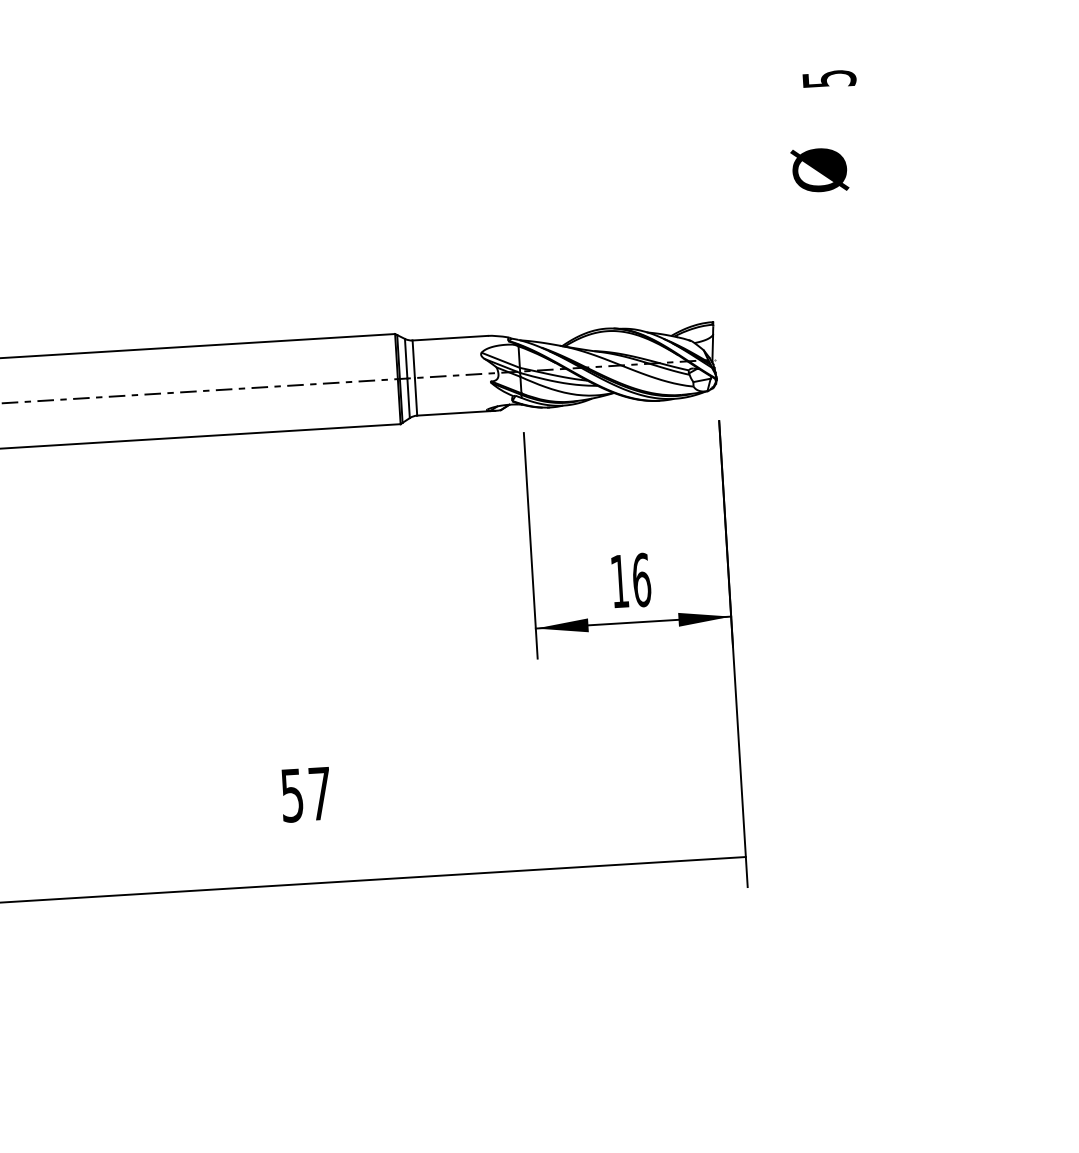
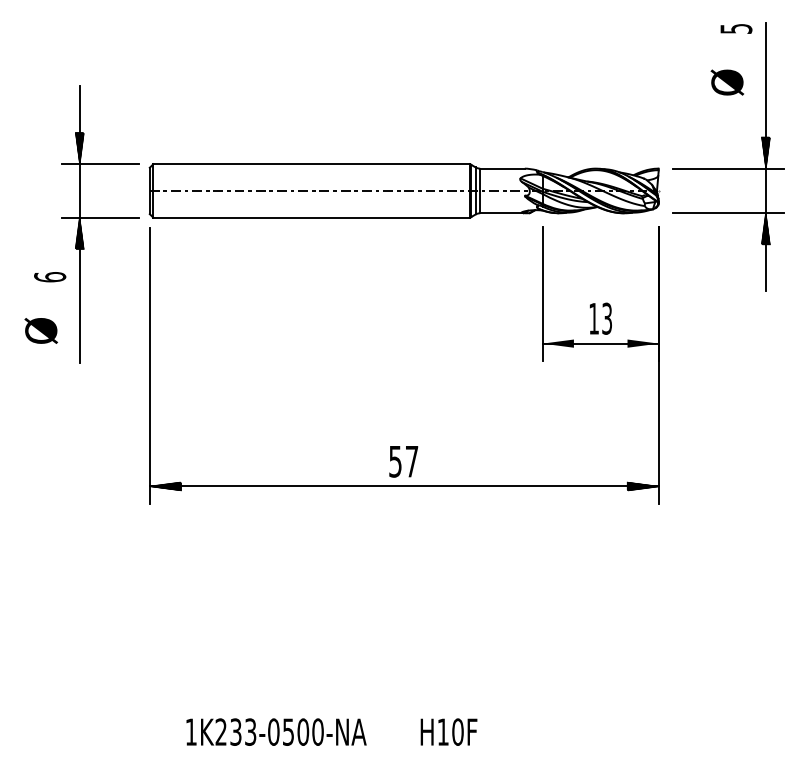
part: (830, 314) -> (728, 168), added
text: (642, 579) -> (607, 318), 16 -> 13
text: (305, 794) -> (403, 461), moved
hatch: (718, 858) -> (642, 486), added

